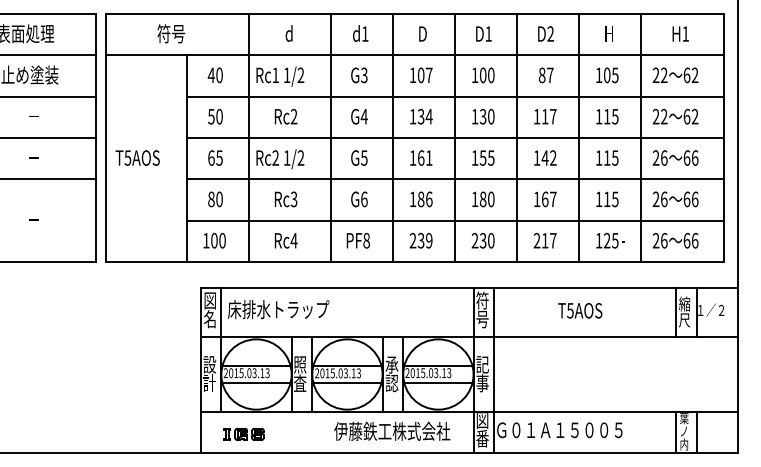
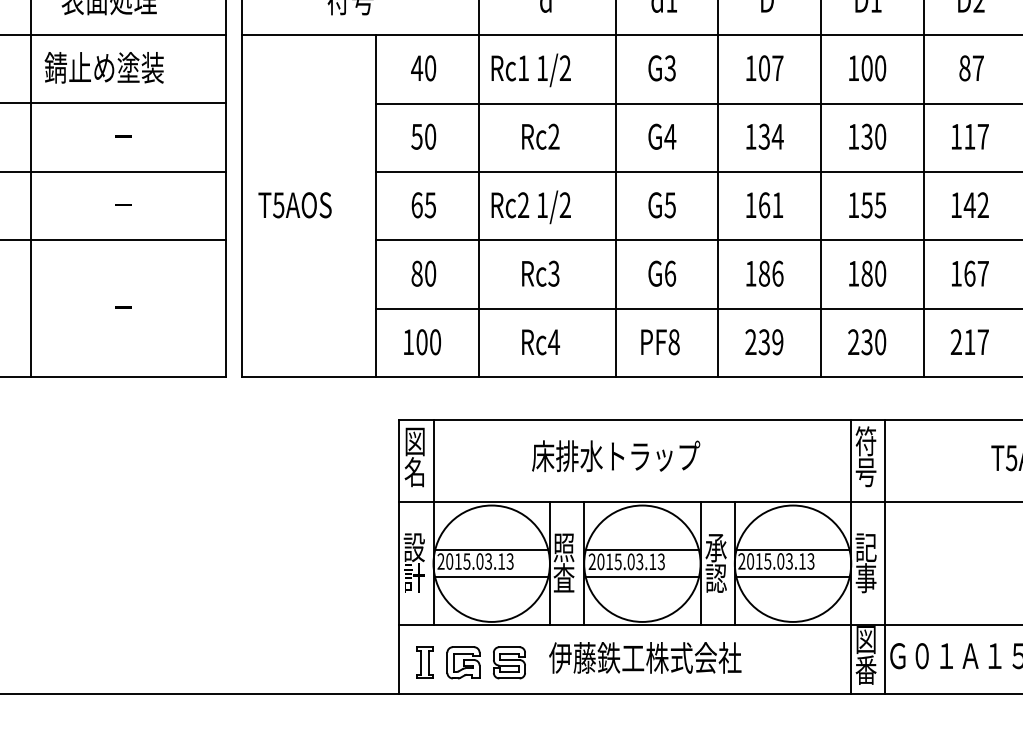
text: (278, 309) -> (615, 456), moved
text: (392, 430) -> (645, 656), moved
part: (243, 434) -> (470, 663), size x1.67

